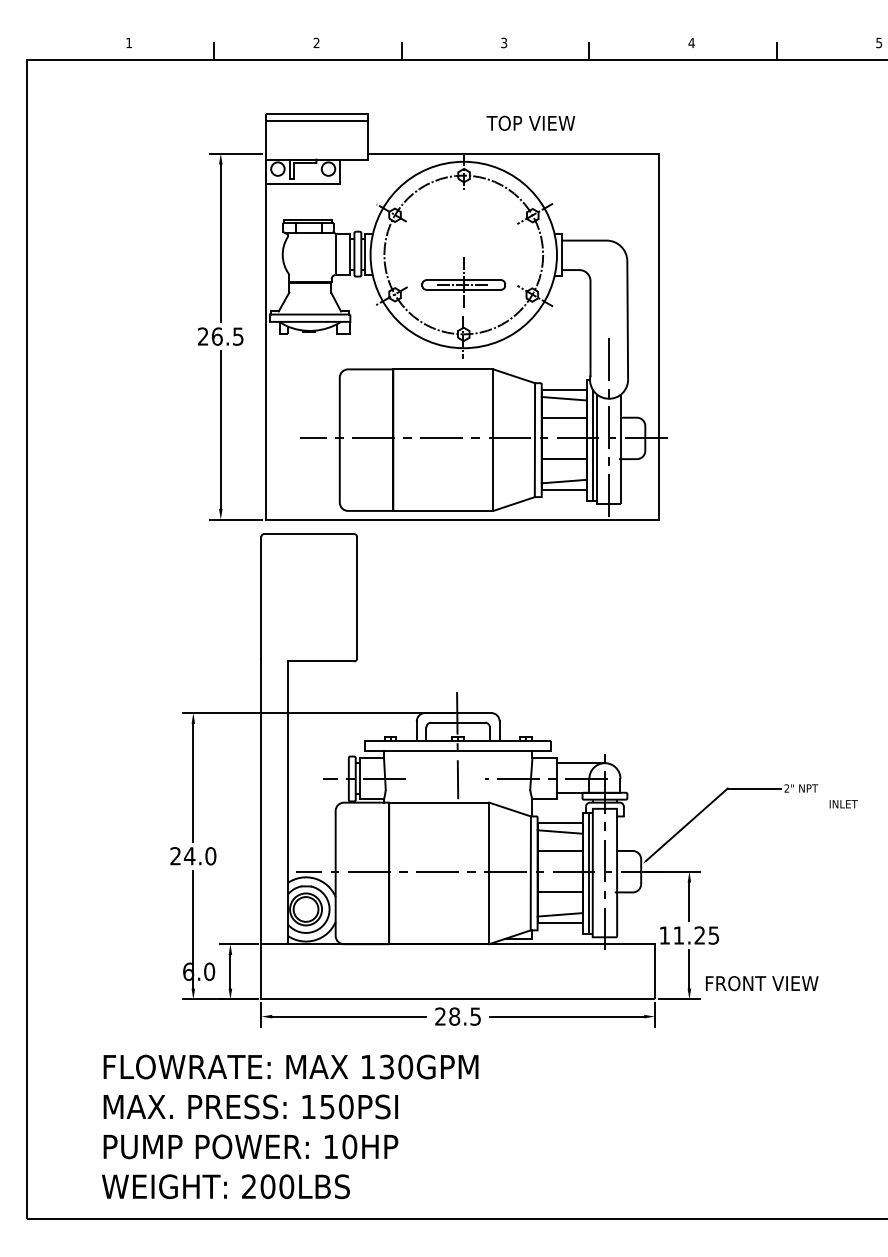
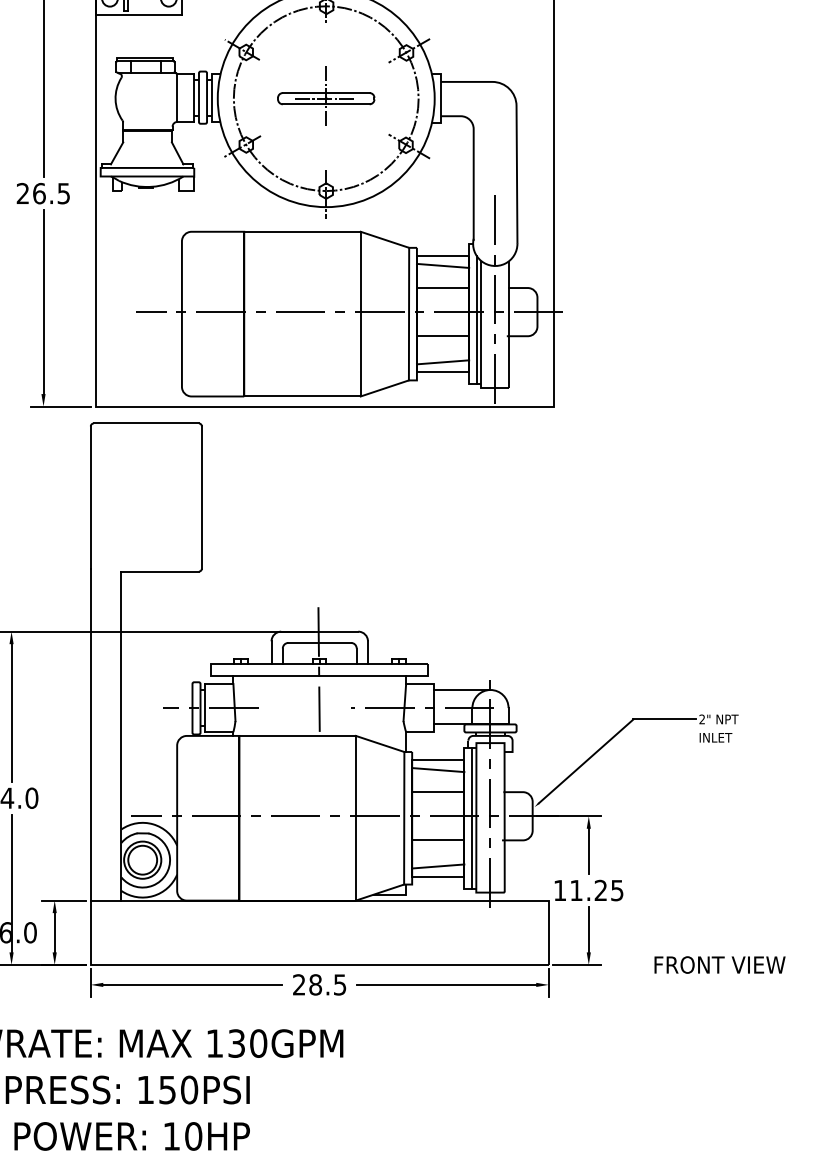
part: (463, 282) -> (325, 95), moved
text: (843, 804) -> (715, 738), moved
text: (762, 983) -> (720, 964), moved

